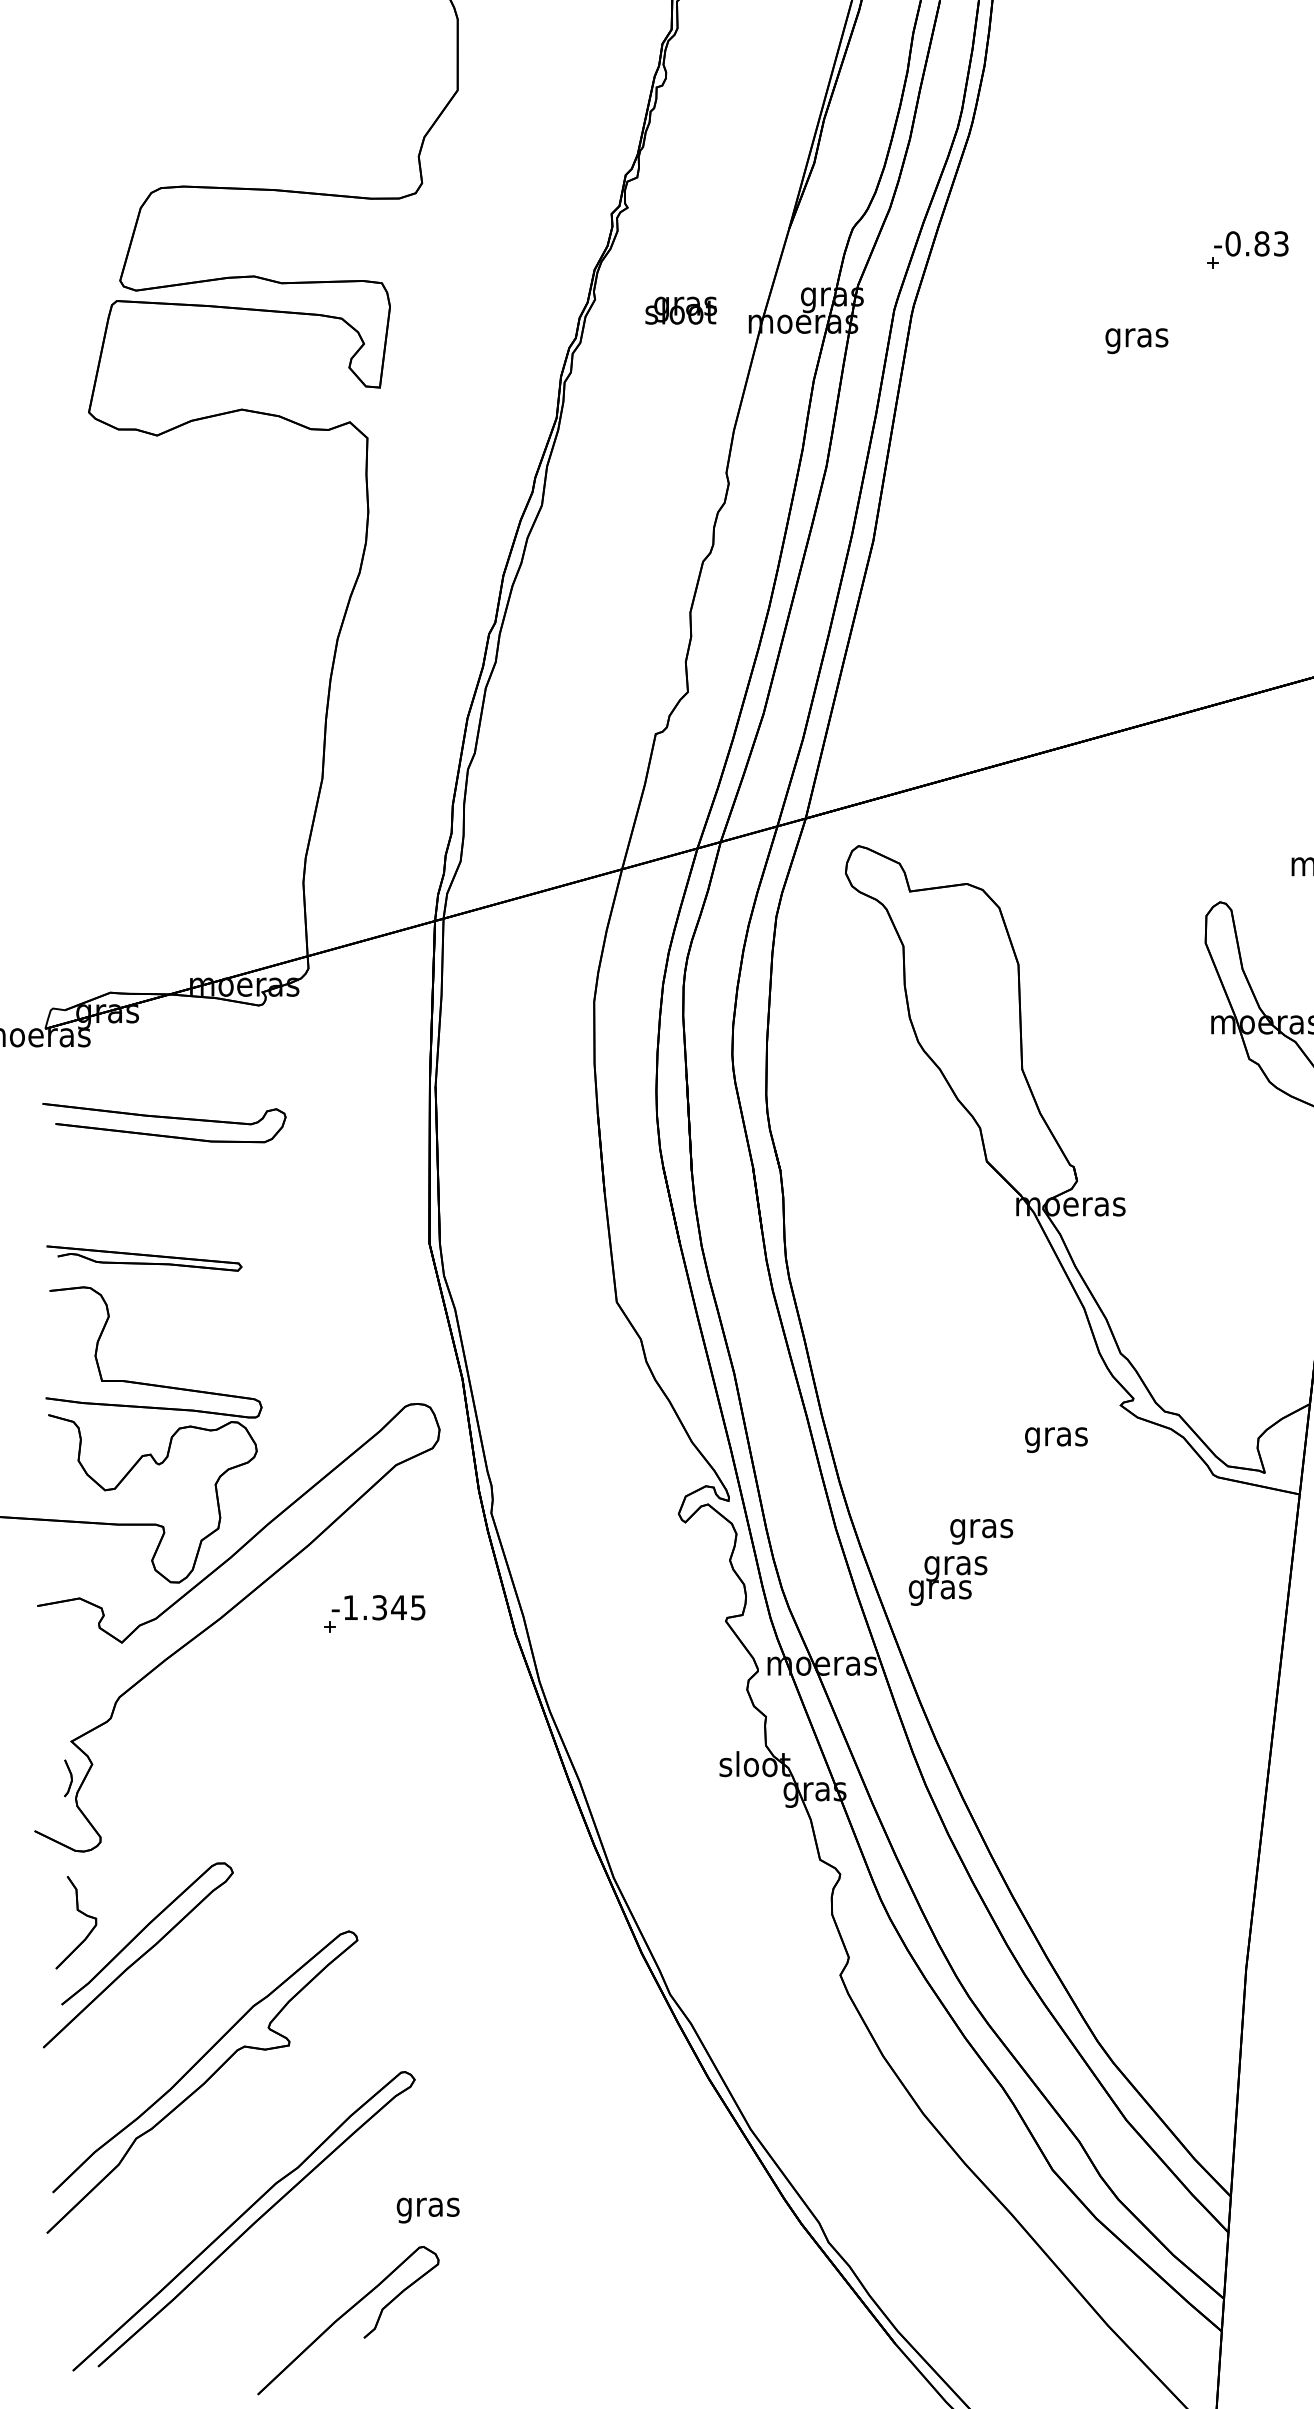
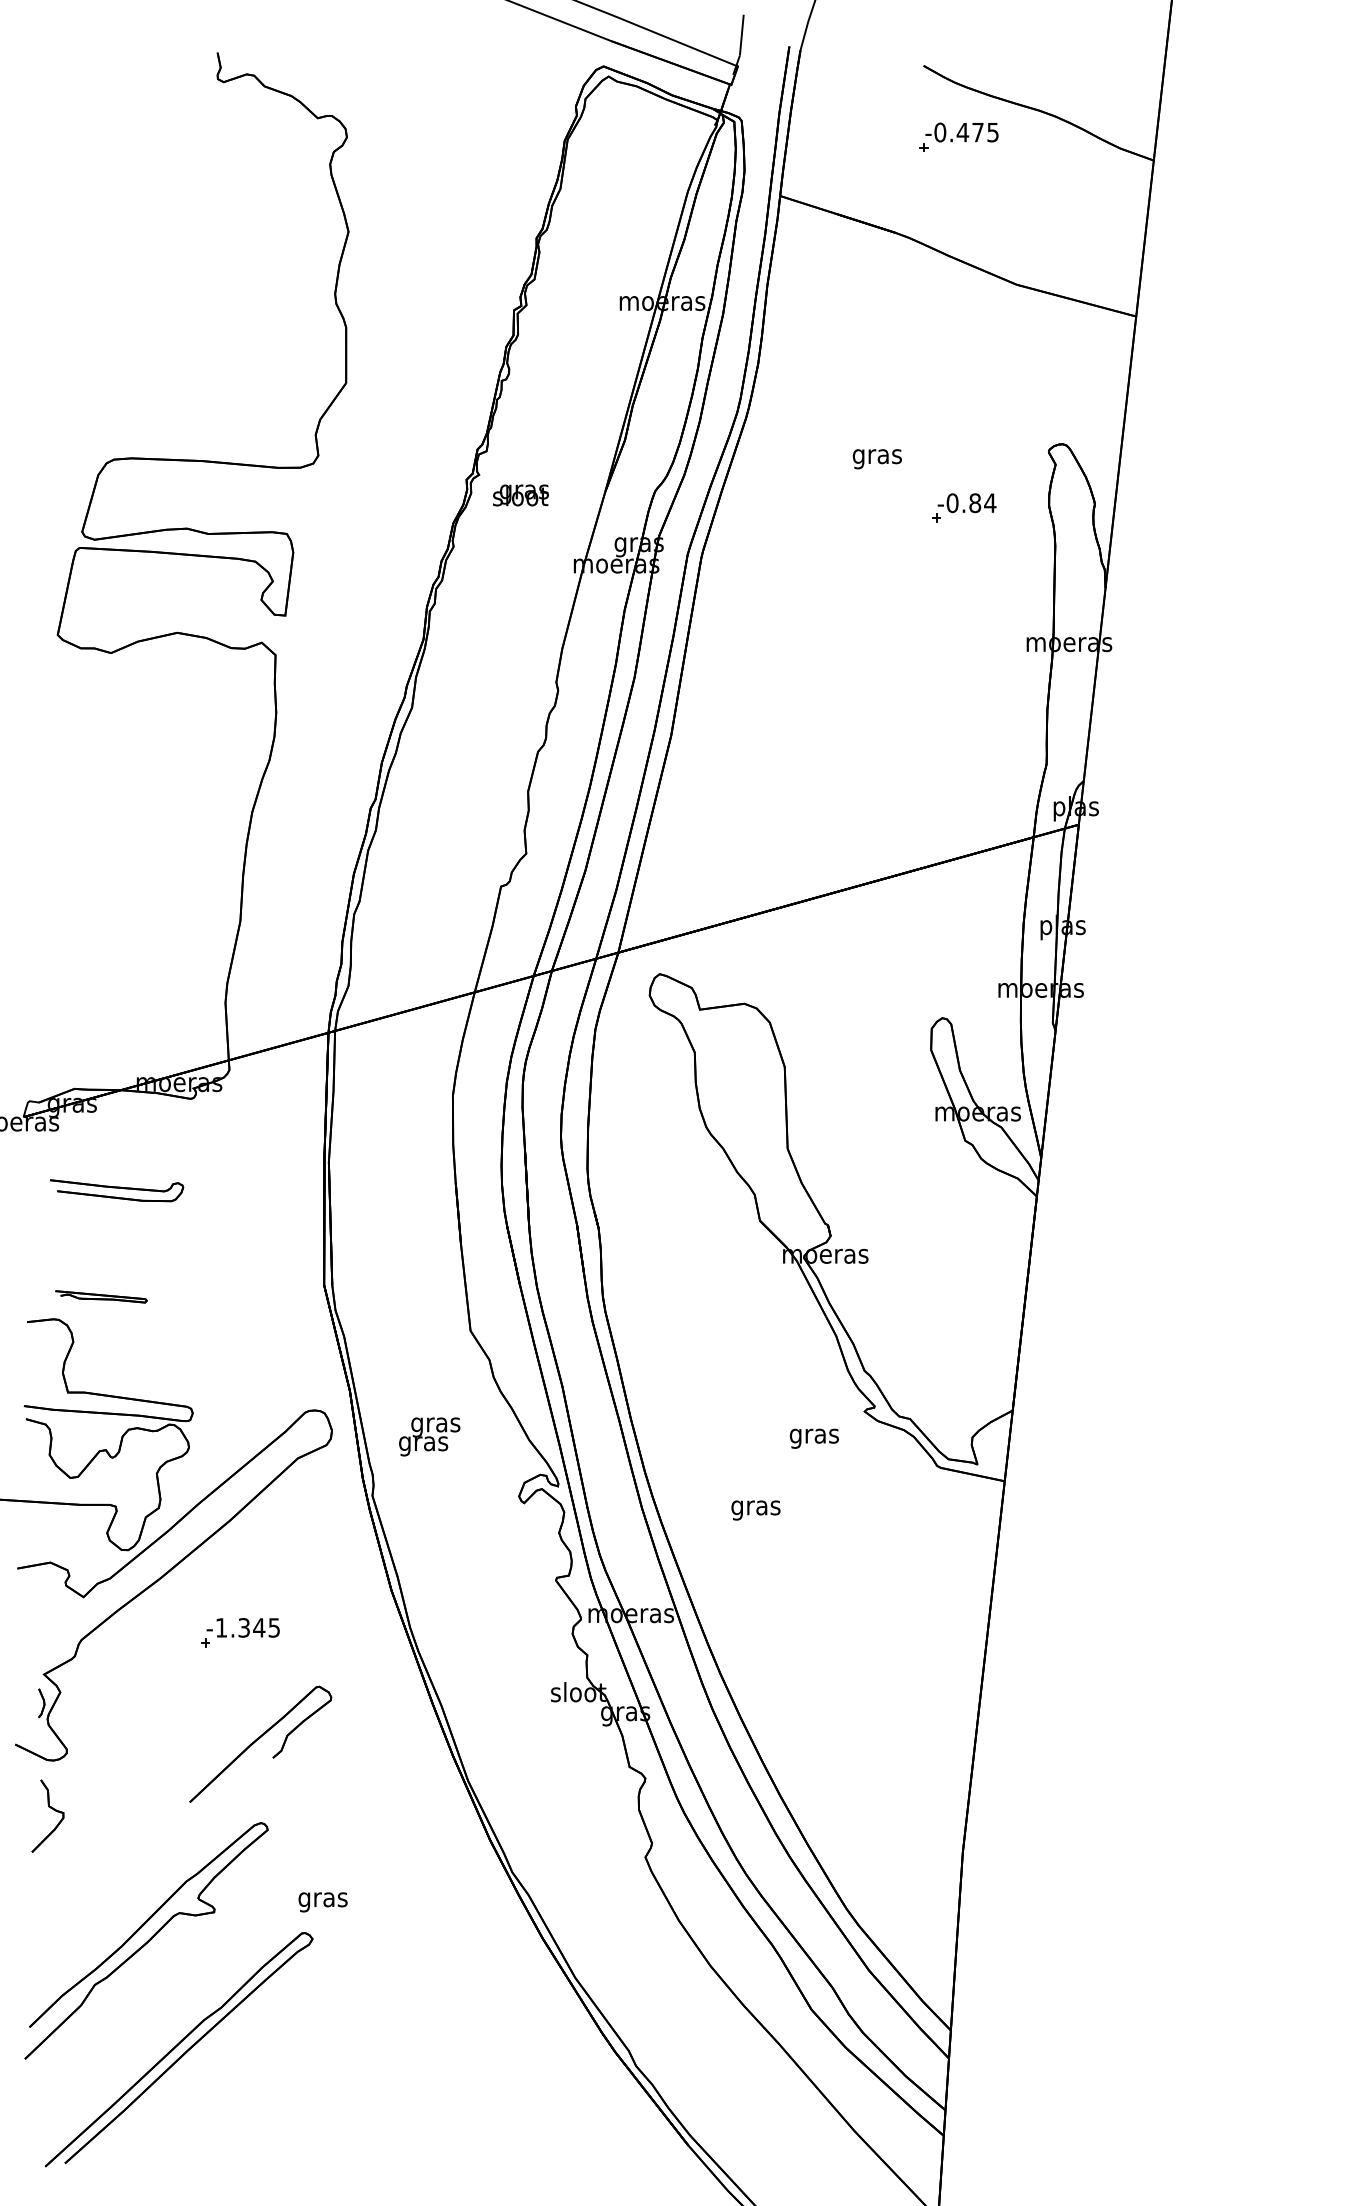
text: (1281, 244) -> (990, 503), -0.83 -> -0.84
text: (680, 310) -> (520, 495), moved
text: (1135, 341) -> (876, 459), moved
part: (164, 1122) -> (116, 1190), size x0.7
part: (144, 1258) -> (101, 1296), size x0.6
text: (947, 1580) -> (429, 1436), moved
part: (375, 1613) -> (240, 1632), moved
part: (138, 1955) -> (96, 1841), removed
text: (427, 2210) -> (322, 1902), moved
part: (348, 2319) -> (260, 1743), moved

